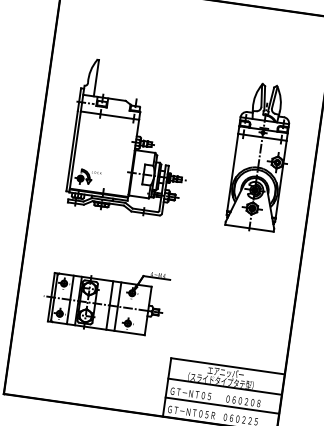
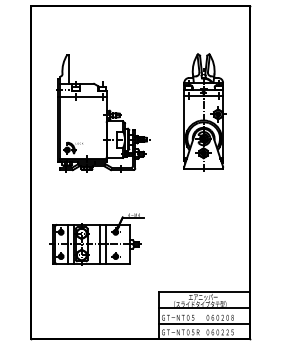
part: (132, 139) -> (103, 113), moved
part: (260, 157) -> (204, 112), moved
part: (106, 298) -> (96, 239), moved

